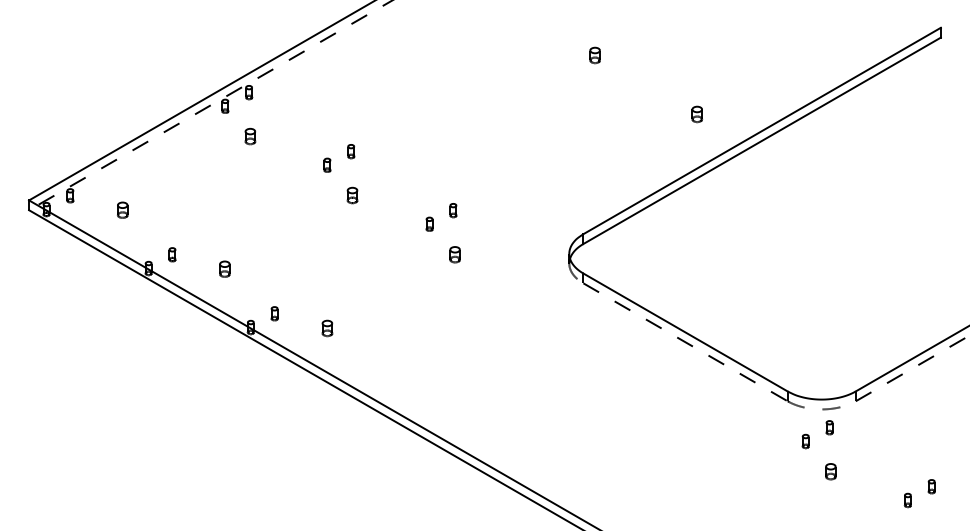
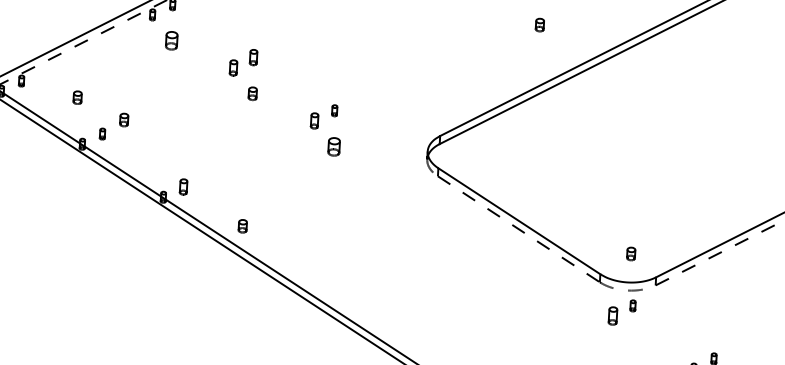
part: (696, 114) -> (539, 25), moved
part: (250, 136) -> (171, 40), size x1.4
part: (351, 151) -> (253, 57), size x1.4
part: (327, 164) -> (233, 67), size x1.4
part: (122, 209) -> (77, 97), moved
part: (429, 223) -> (314, 120), size x1.4
part: (454, 254) -> (333, 146), size x1.4
part: (224, 268) -> (123, 119), moved
part: (274, 313) -> (183, 186), size x1.4
part: (327, 328) -> (242, 226), moved
part: (805, 441) -> (612, 316), size x1.6
part: (830, 471) -> (630, 253), moved

